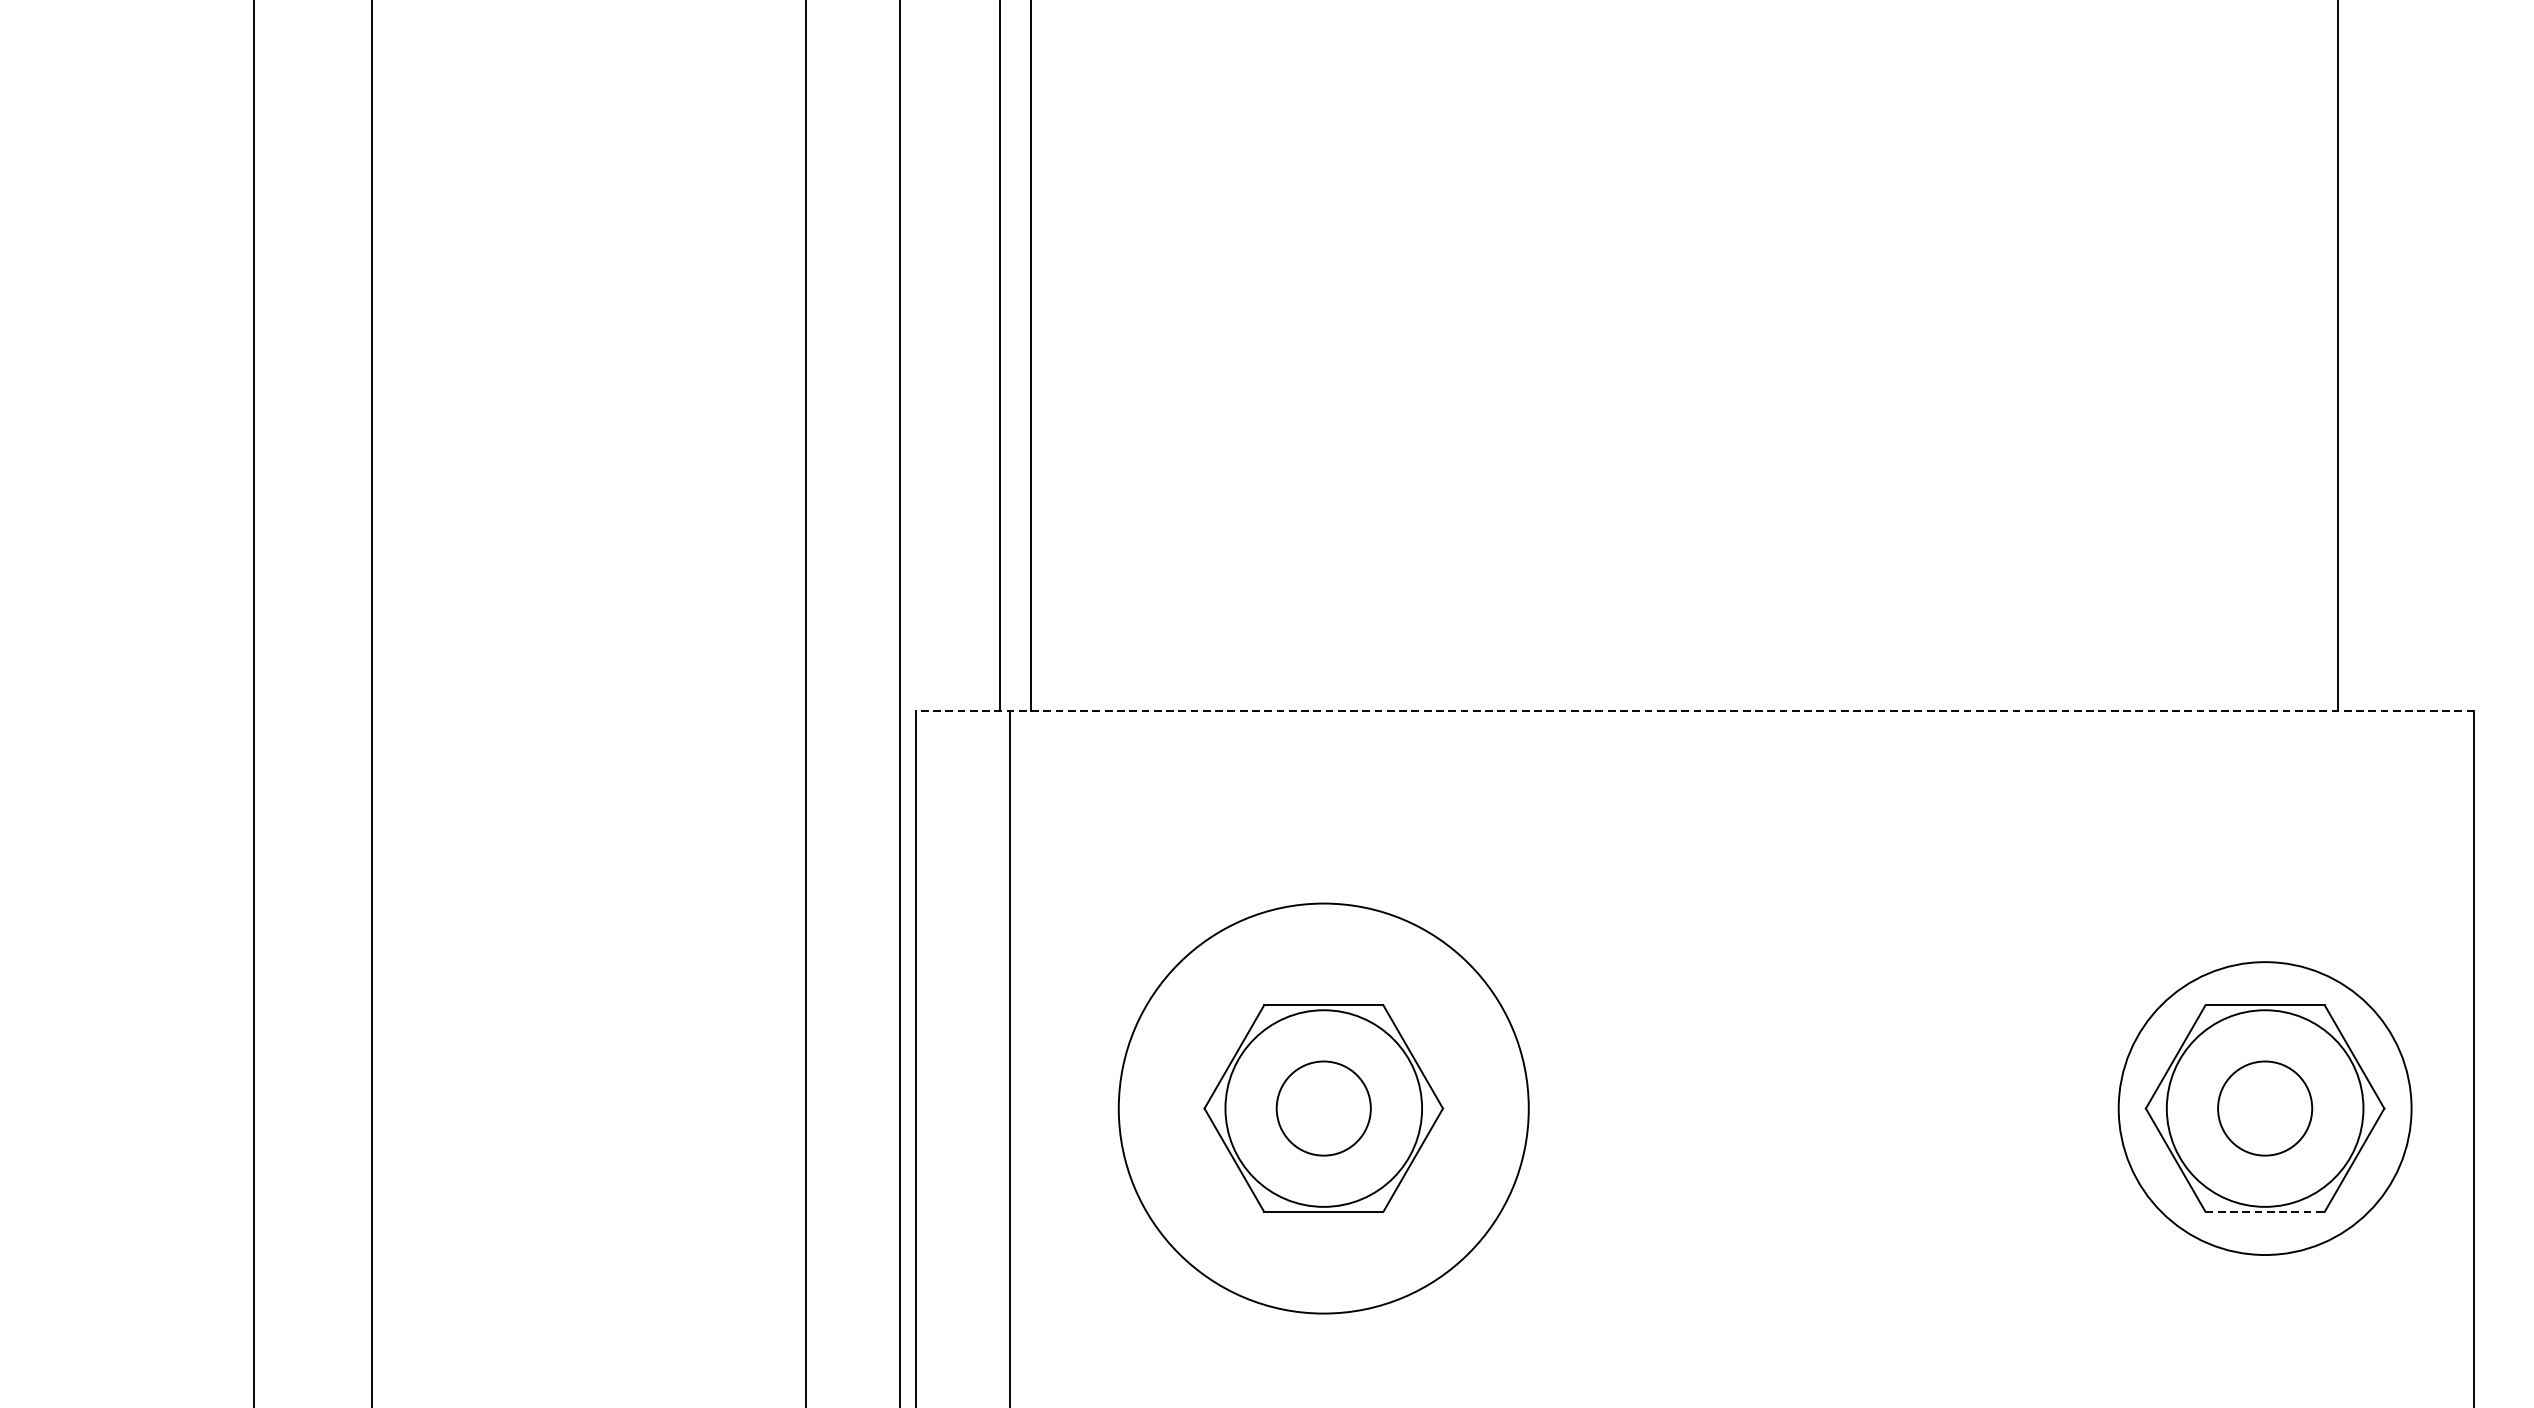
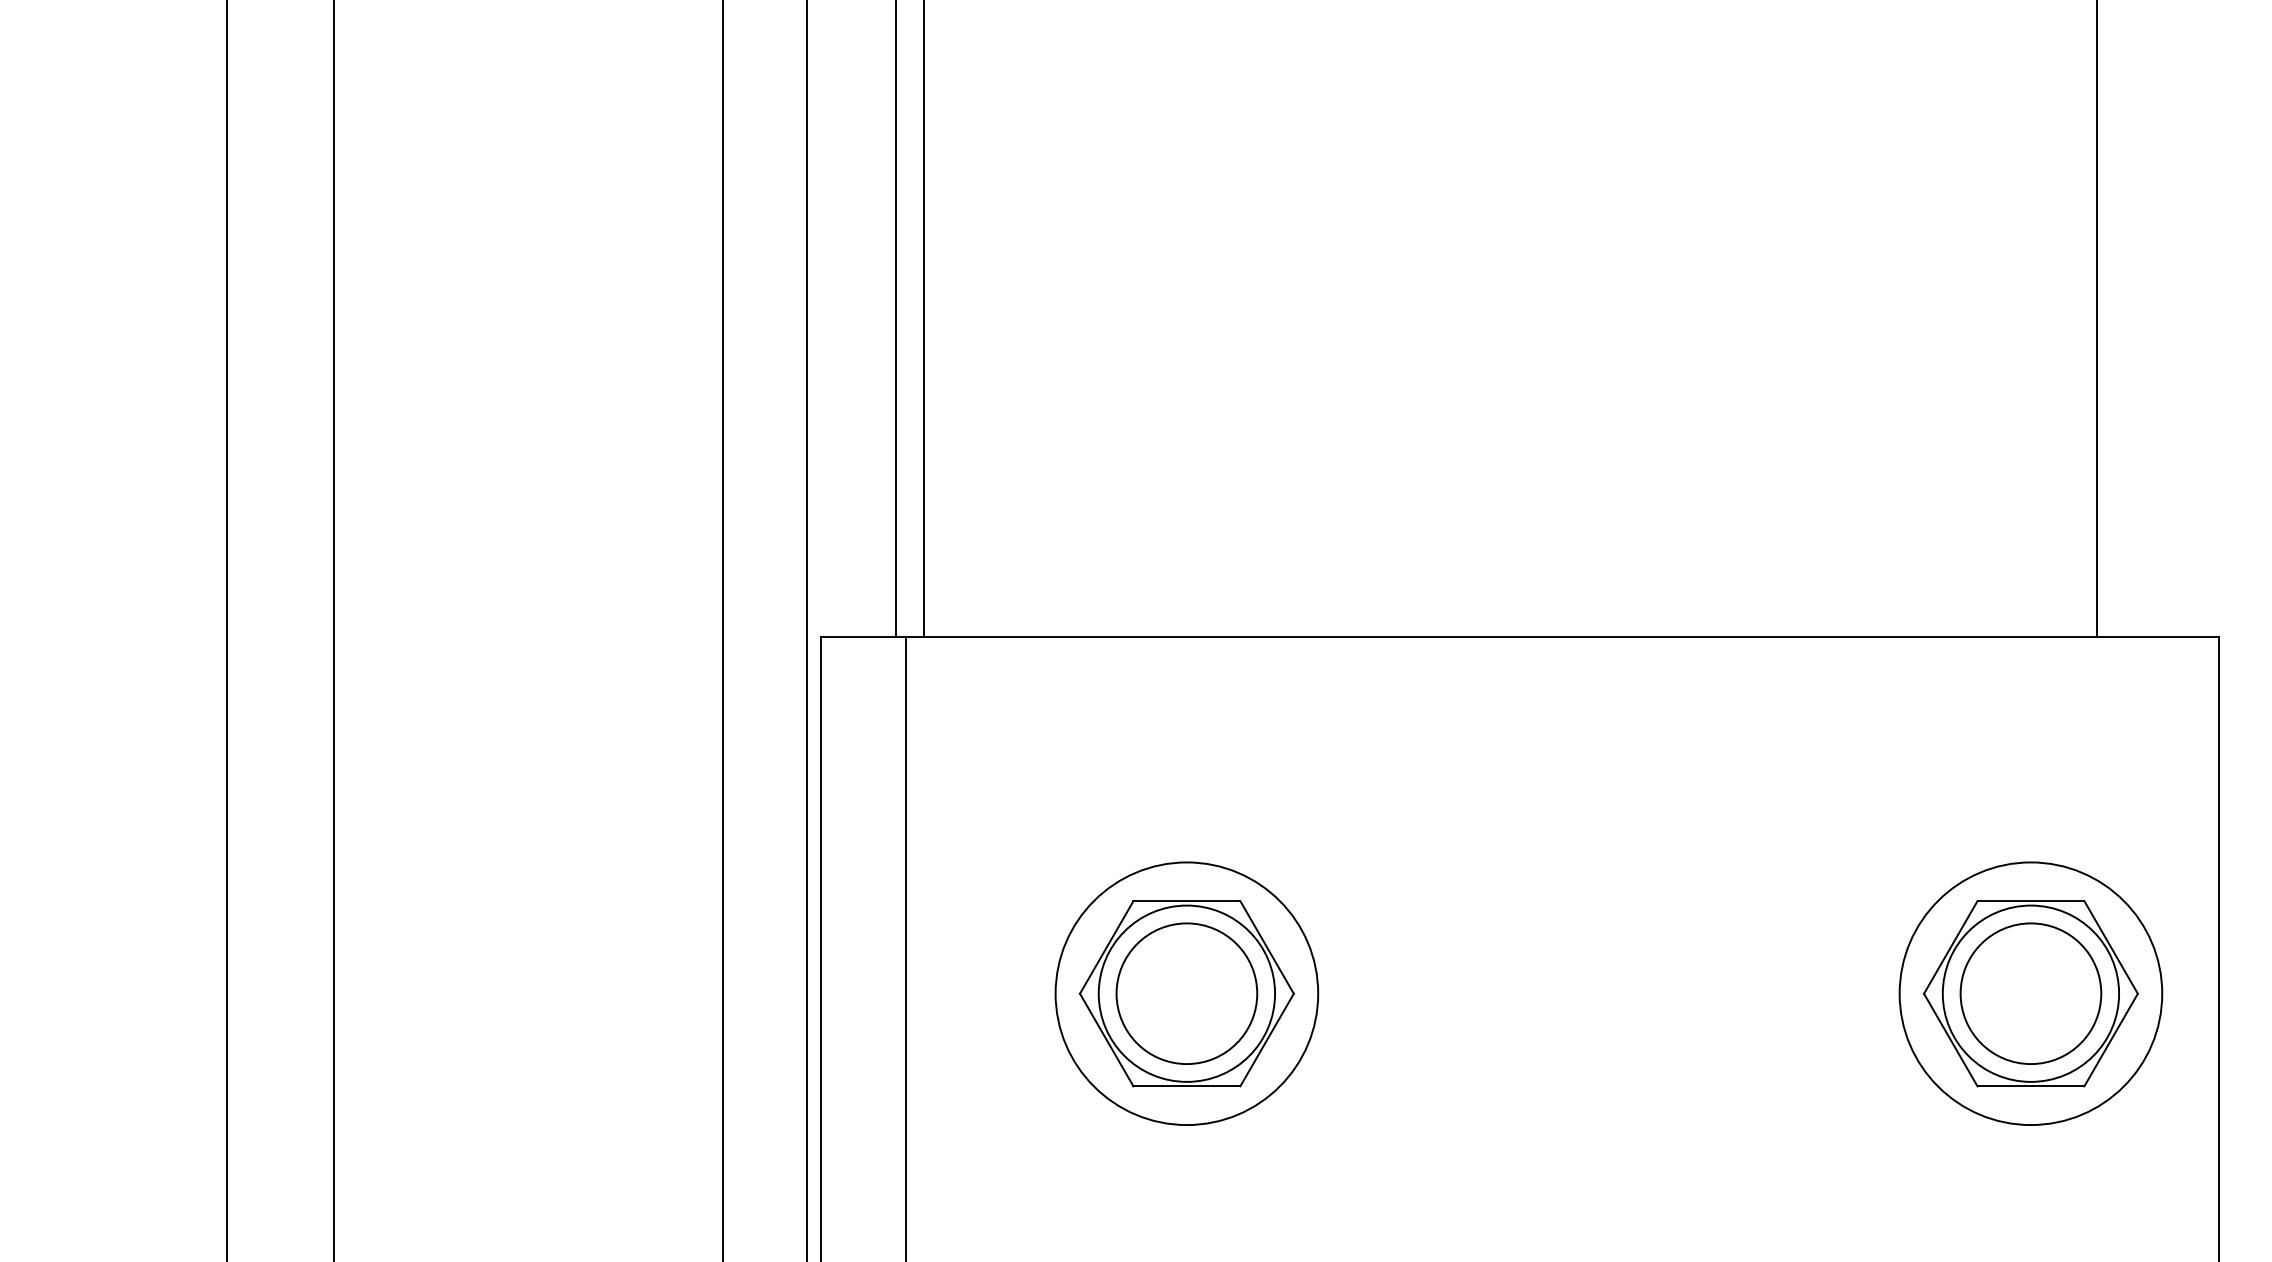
line: (1694, 711) -> (1519, 637), dashed -> solid
circle: (1323, 1108) -> (1186, 993), size x0.71
circle: (1323, 1108) -> (1186, 993), size x1.67
circle: (2264, 1108) -> (2030, 993), size x1.67
line: (2265, 1212) -> (2031, 1086), dashed -> solid

